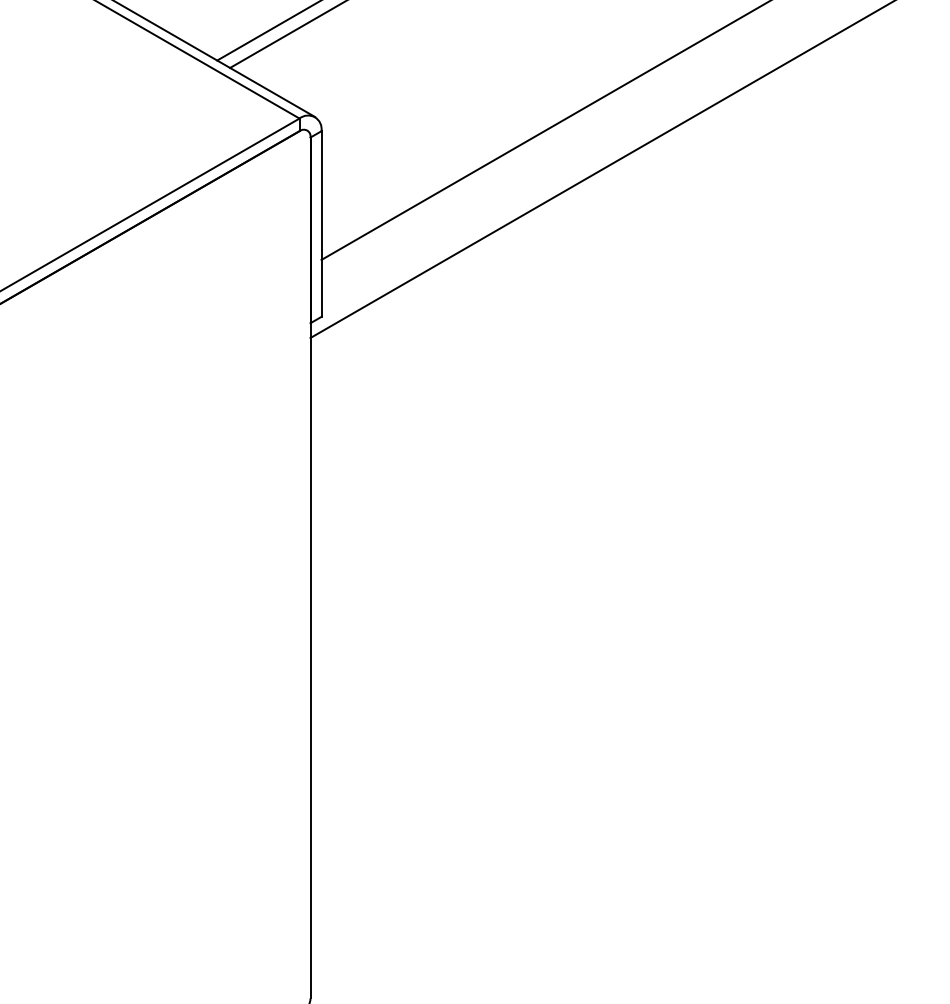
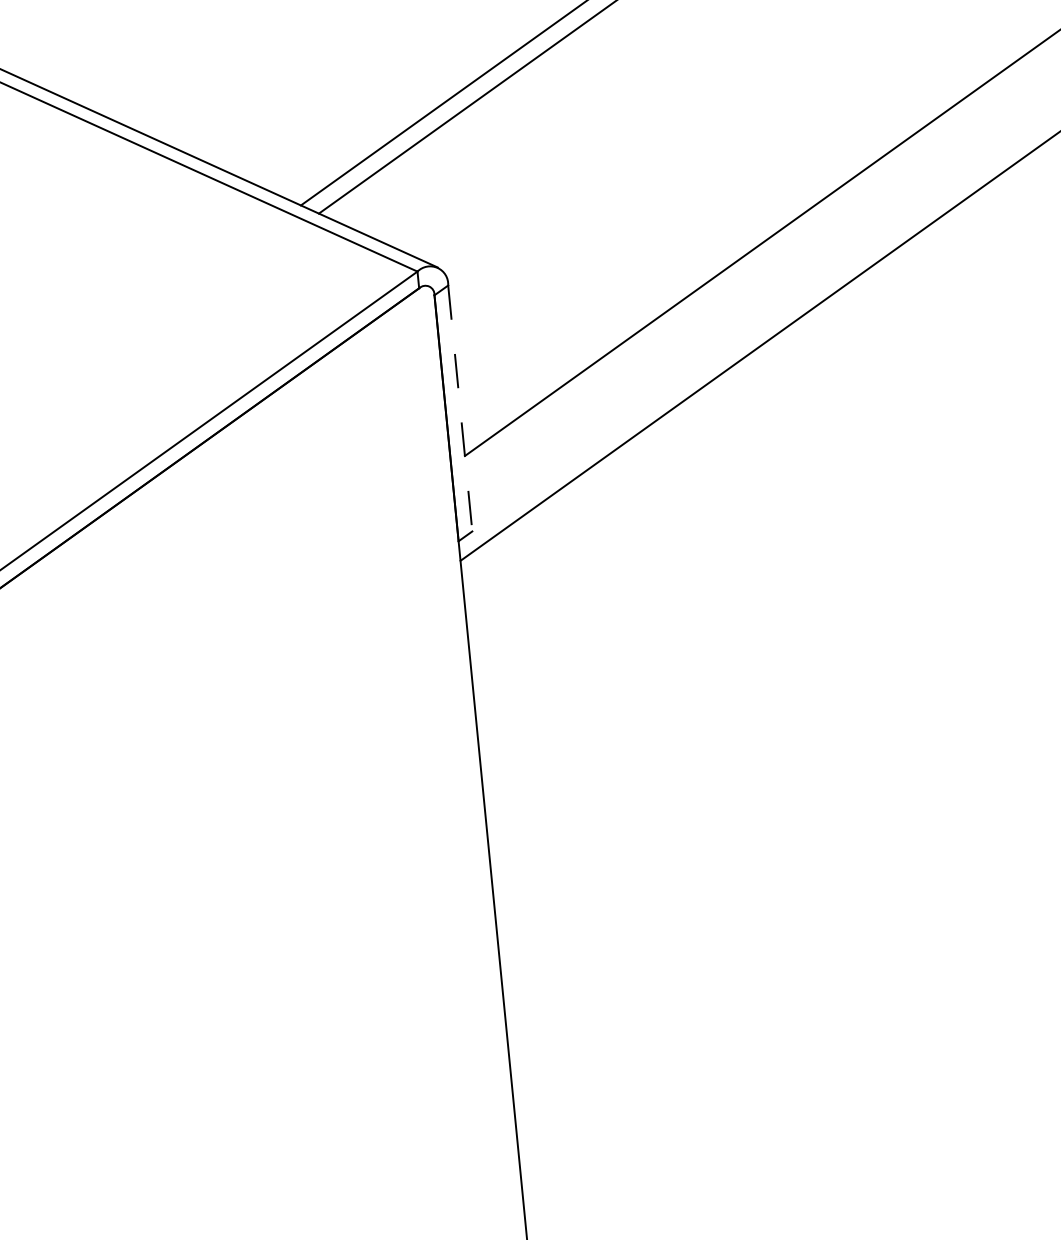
line: (321, 224) -> (460, 409), solid -> dashed

